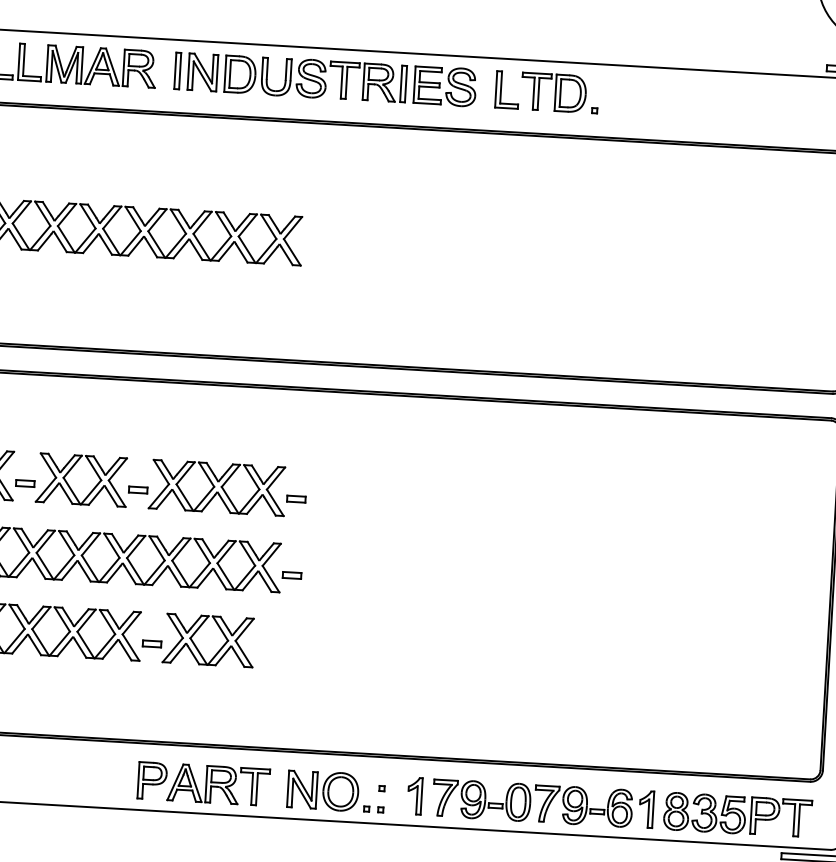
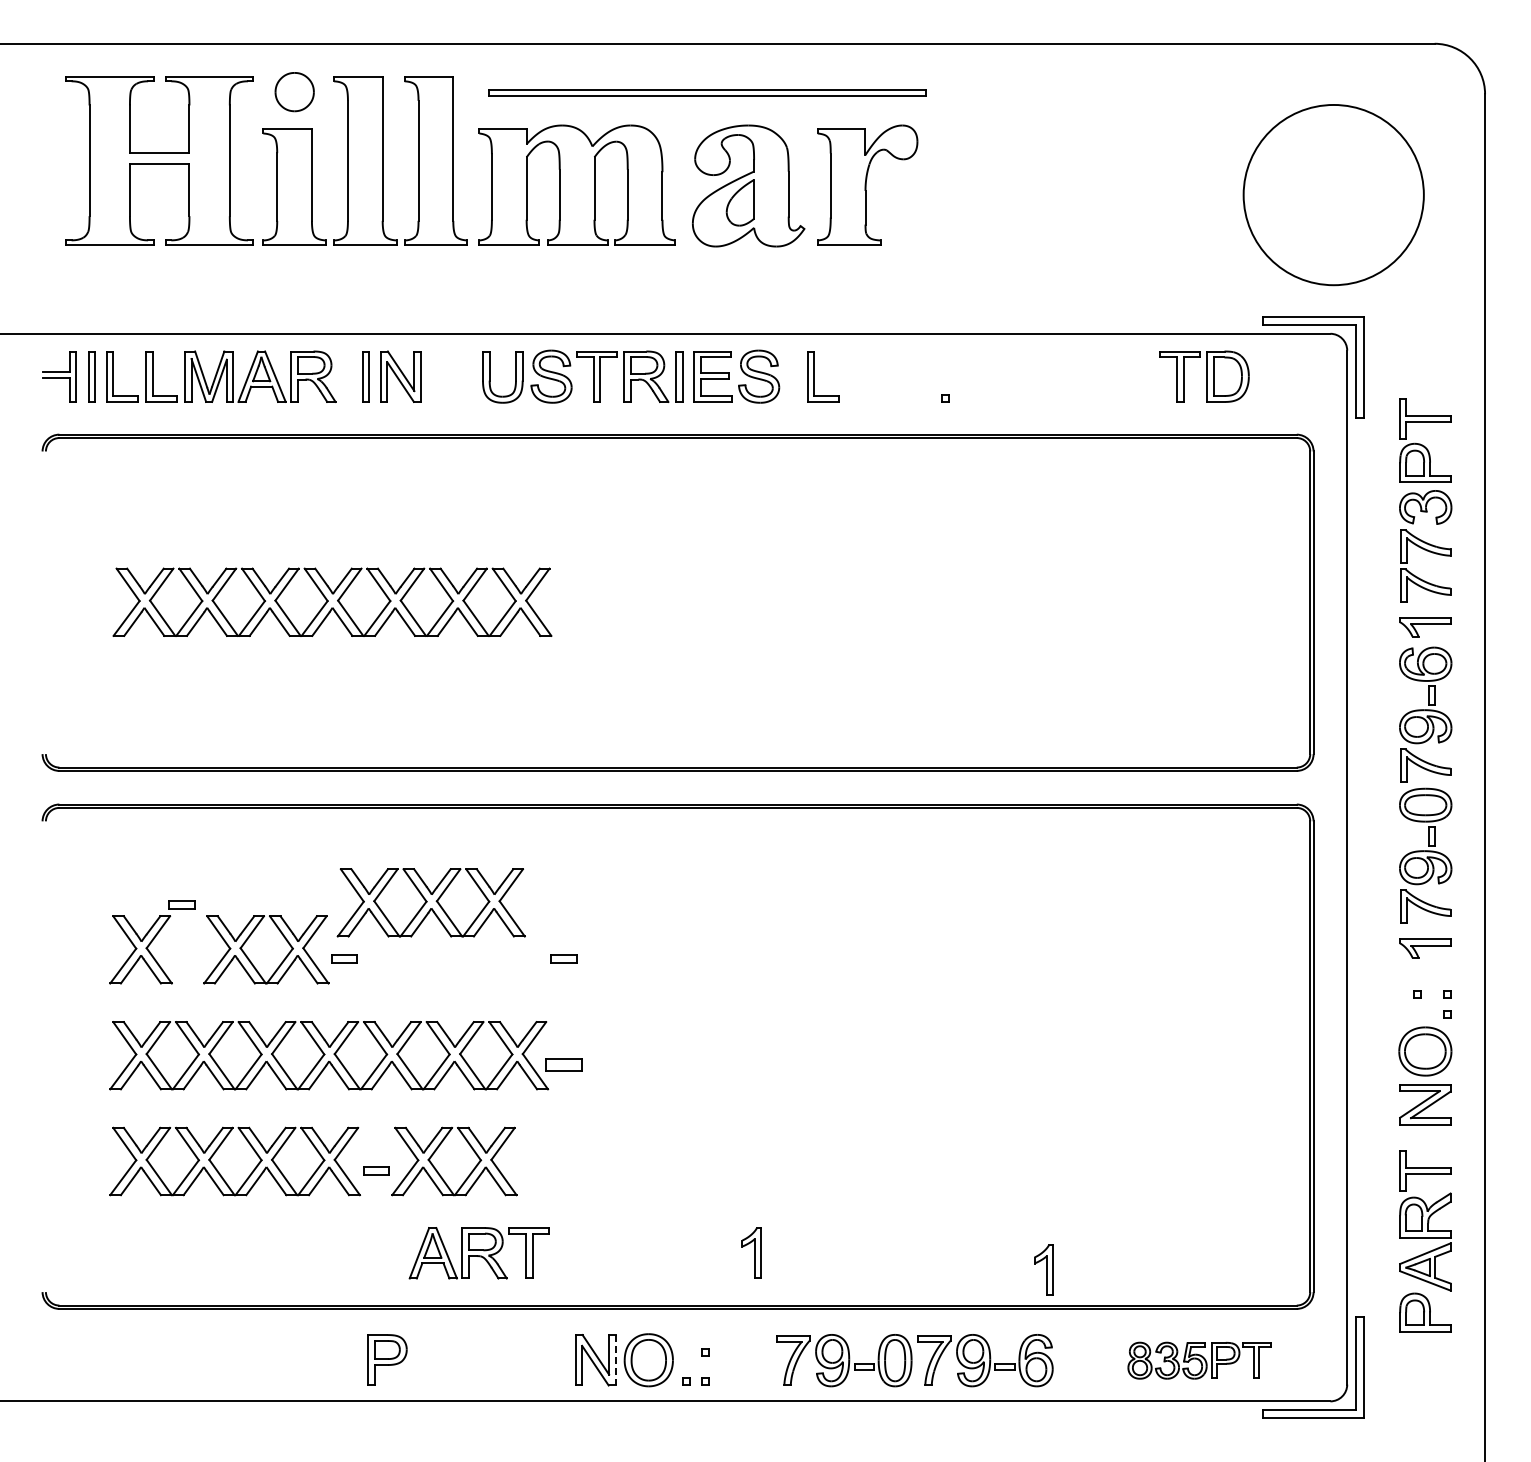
part: (240, 74) -> (452, 376), removed
part: (553, 92) -> (1204, 376), moved
part: (24, 483) -> (181, 904), moved
part: (217, 487) -> (430, 902), moved
part: (292, 575) -> (564, 1064), size x1.4
part: (217, 784) -> (478, 1253), moved
line: (316, 790) -> (615, 1360), solid -> dashed
part: (414, 795) -> (751, 1252), moved
part: (646, 808) -> (1043, 1269), moved
part: (737, 814) -> (1199, 1360), size x0.7

